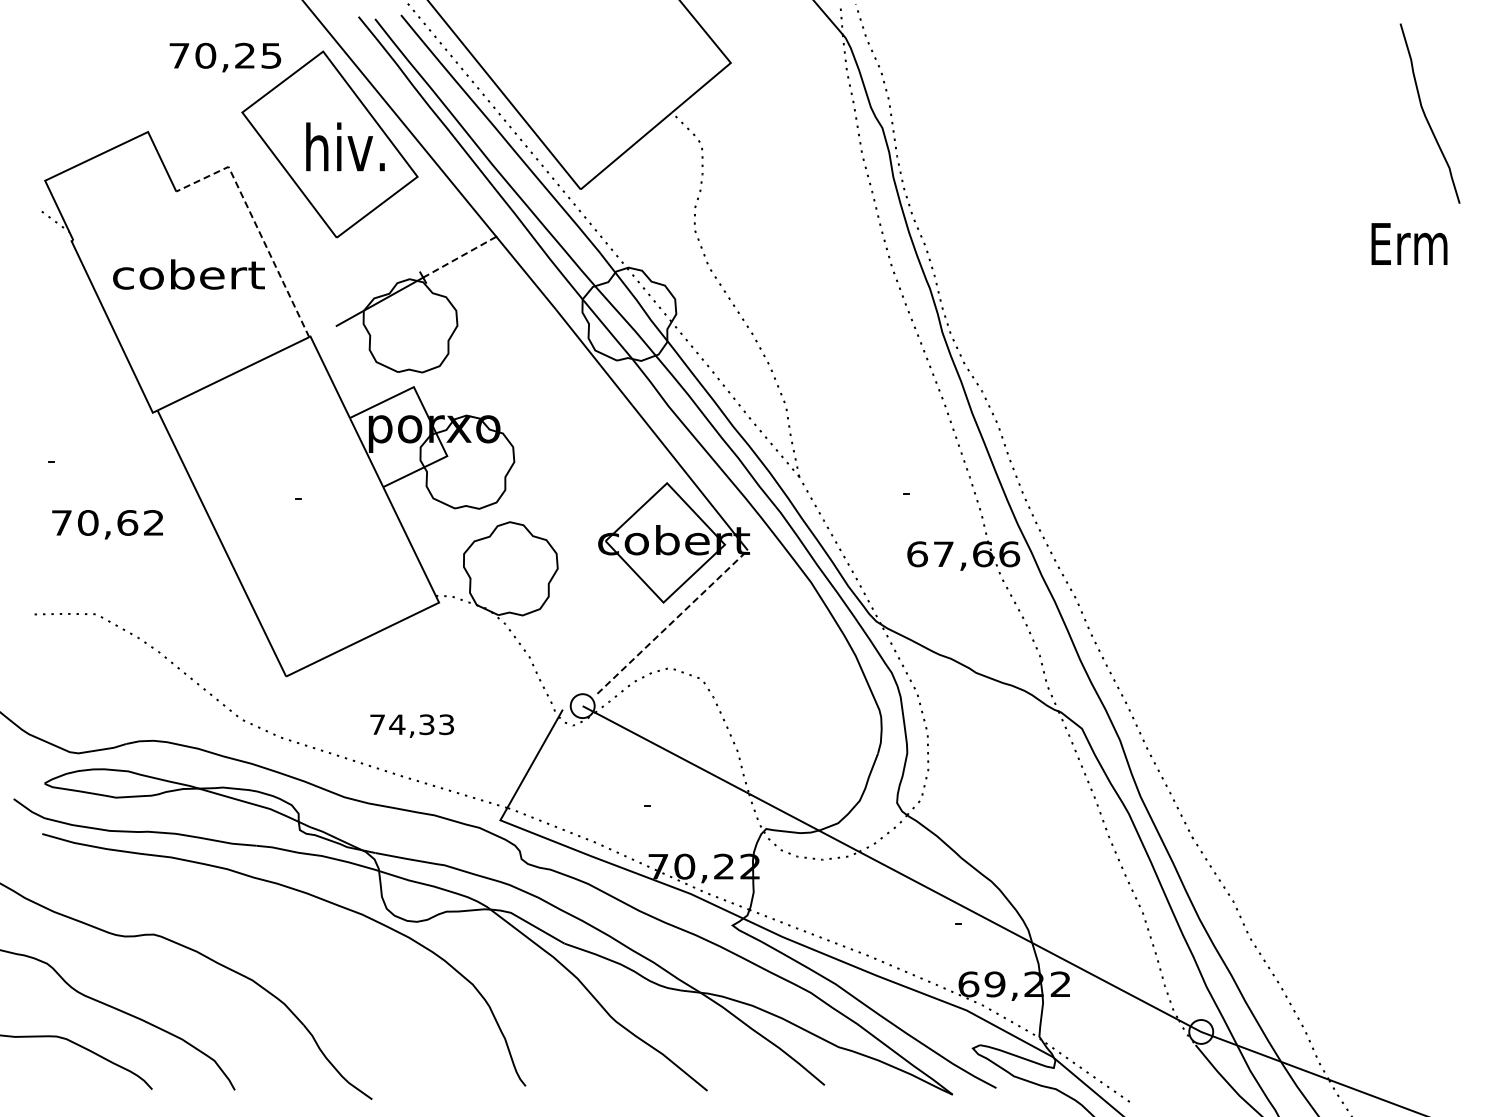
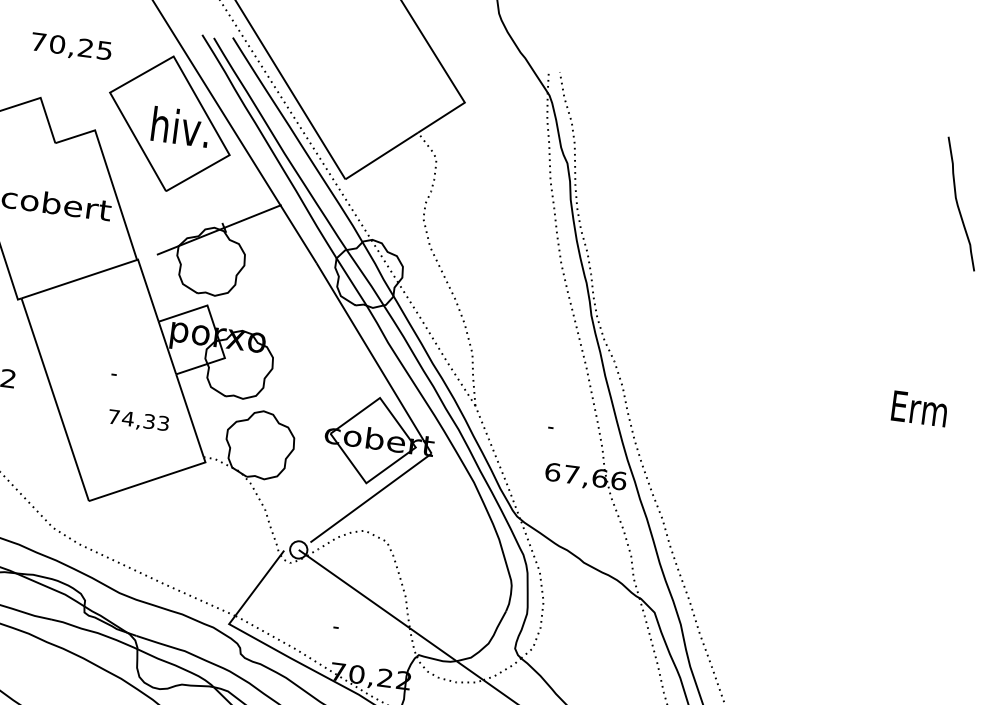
text: (225, 57) -> (71, 47), moved
line: (256, 225) -> (109, 174), dashed -> solid
text: (1409, 243) -> (919, 408), moved
line: (459, 257) -> (252, 216), dashed -> solid
line: (672, 622) -> (370, 498), dashed -> solid
text: (411, 725) -> (138, 420), moved

